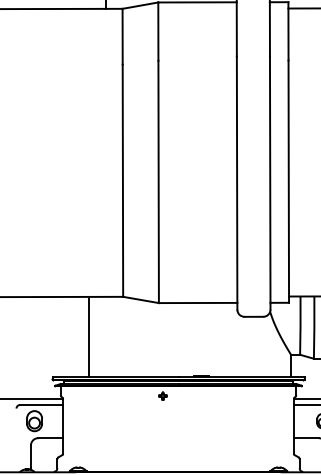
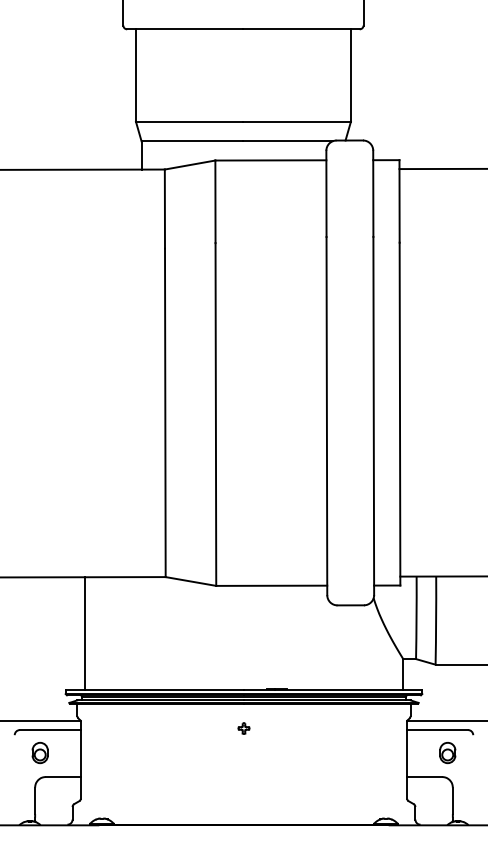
line: (88, 336) -> (84, 633), moved
part: (162, 396) -> (243, 728), moved
part: (34, 420) -> (39, 752), size x0.71

